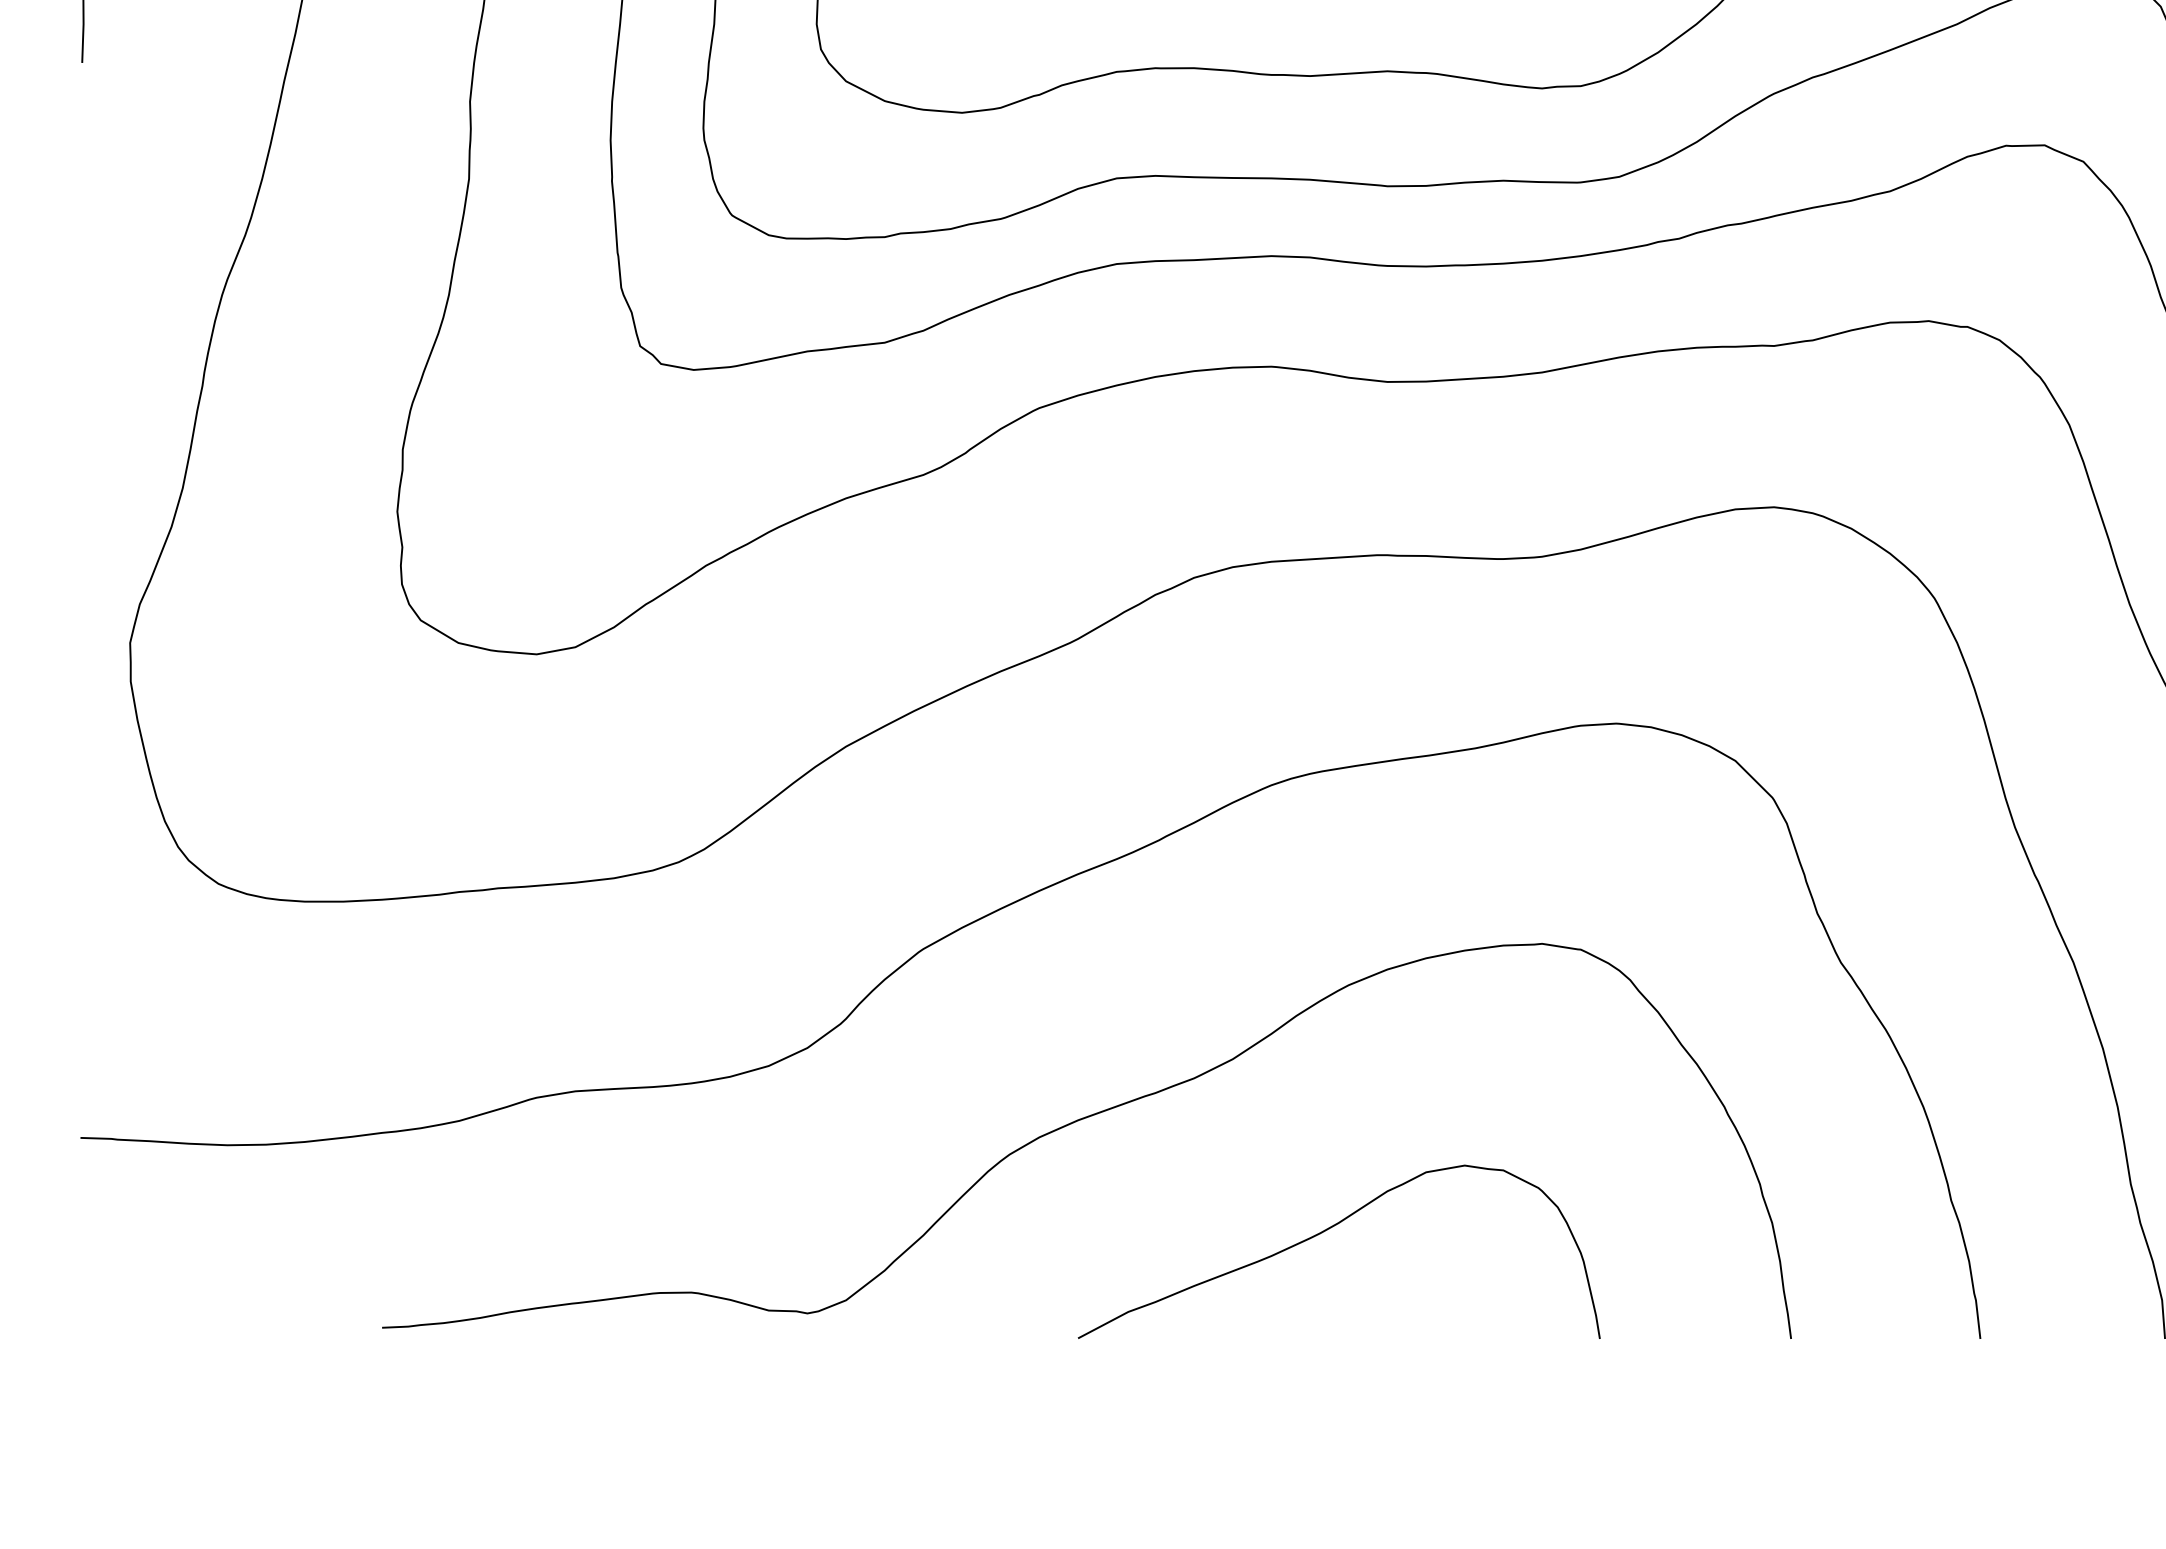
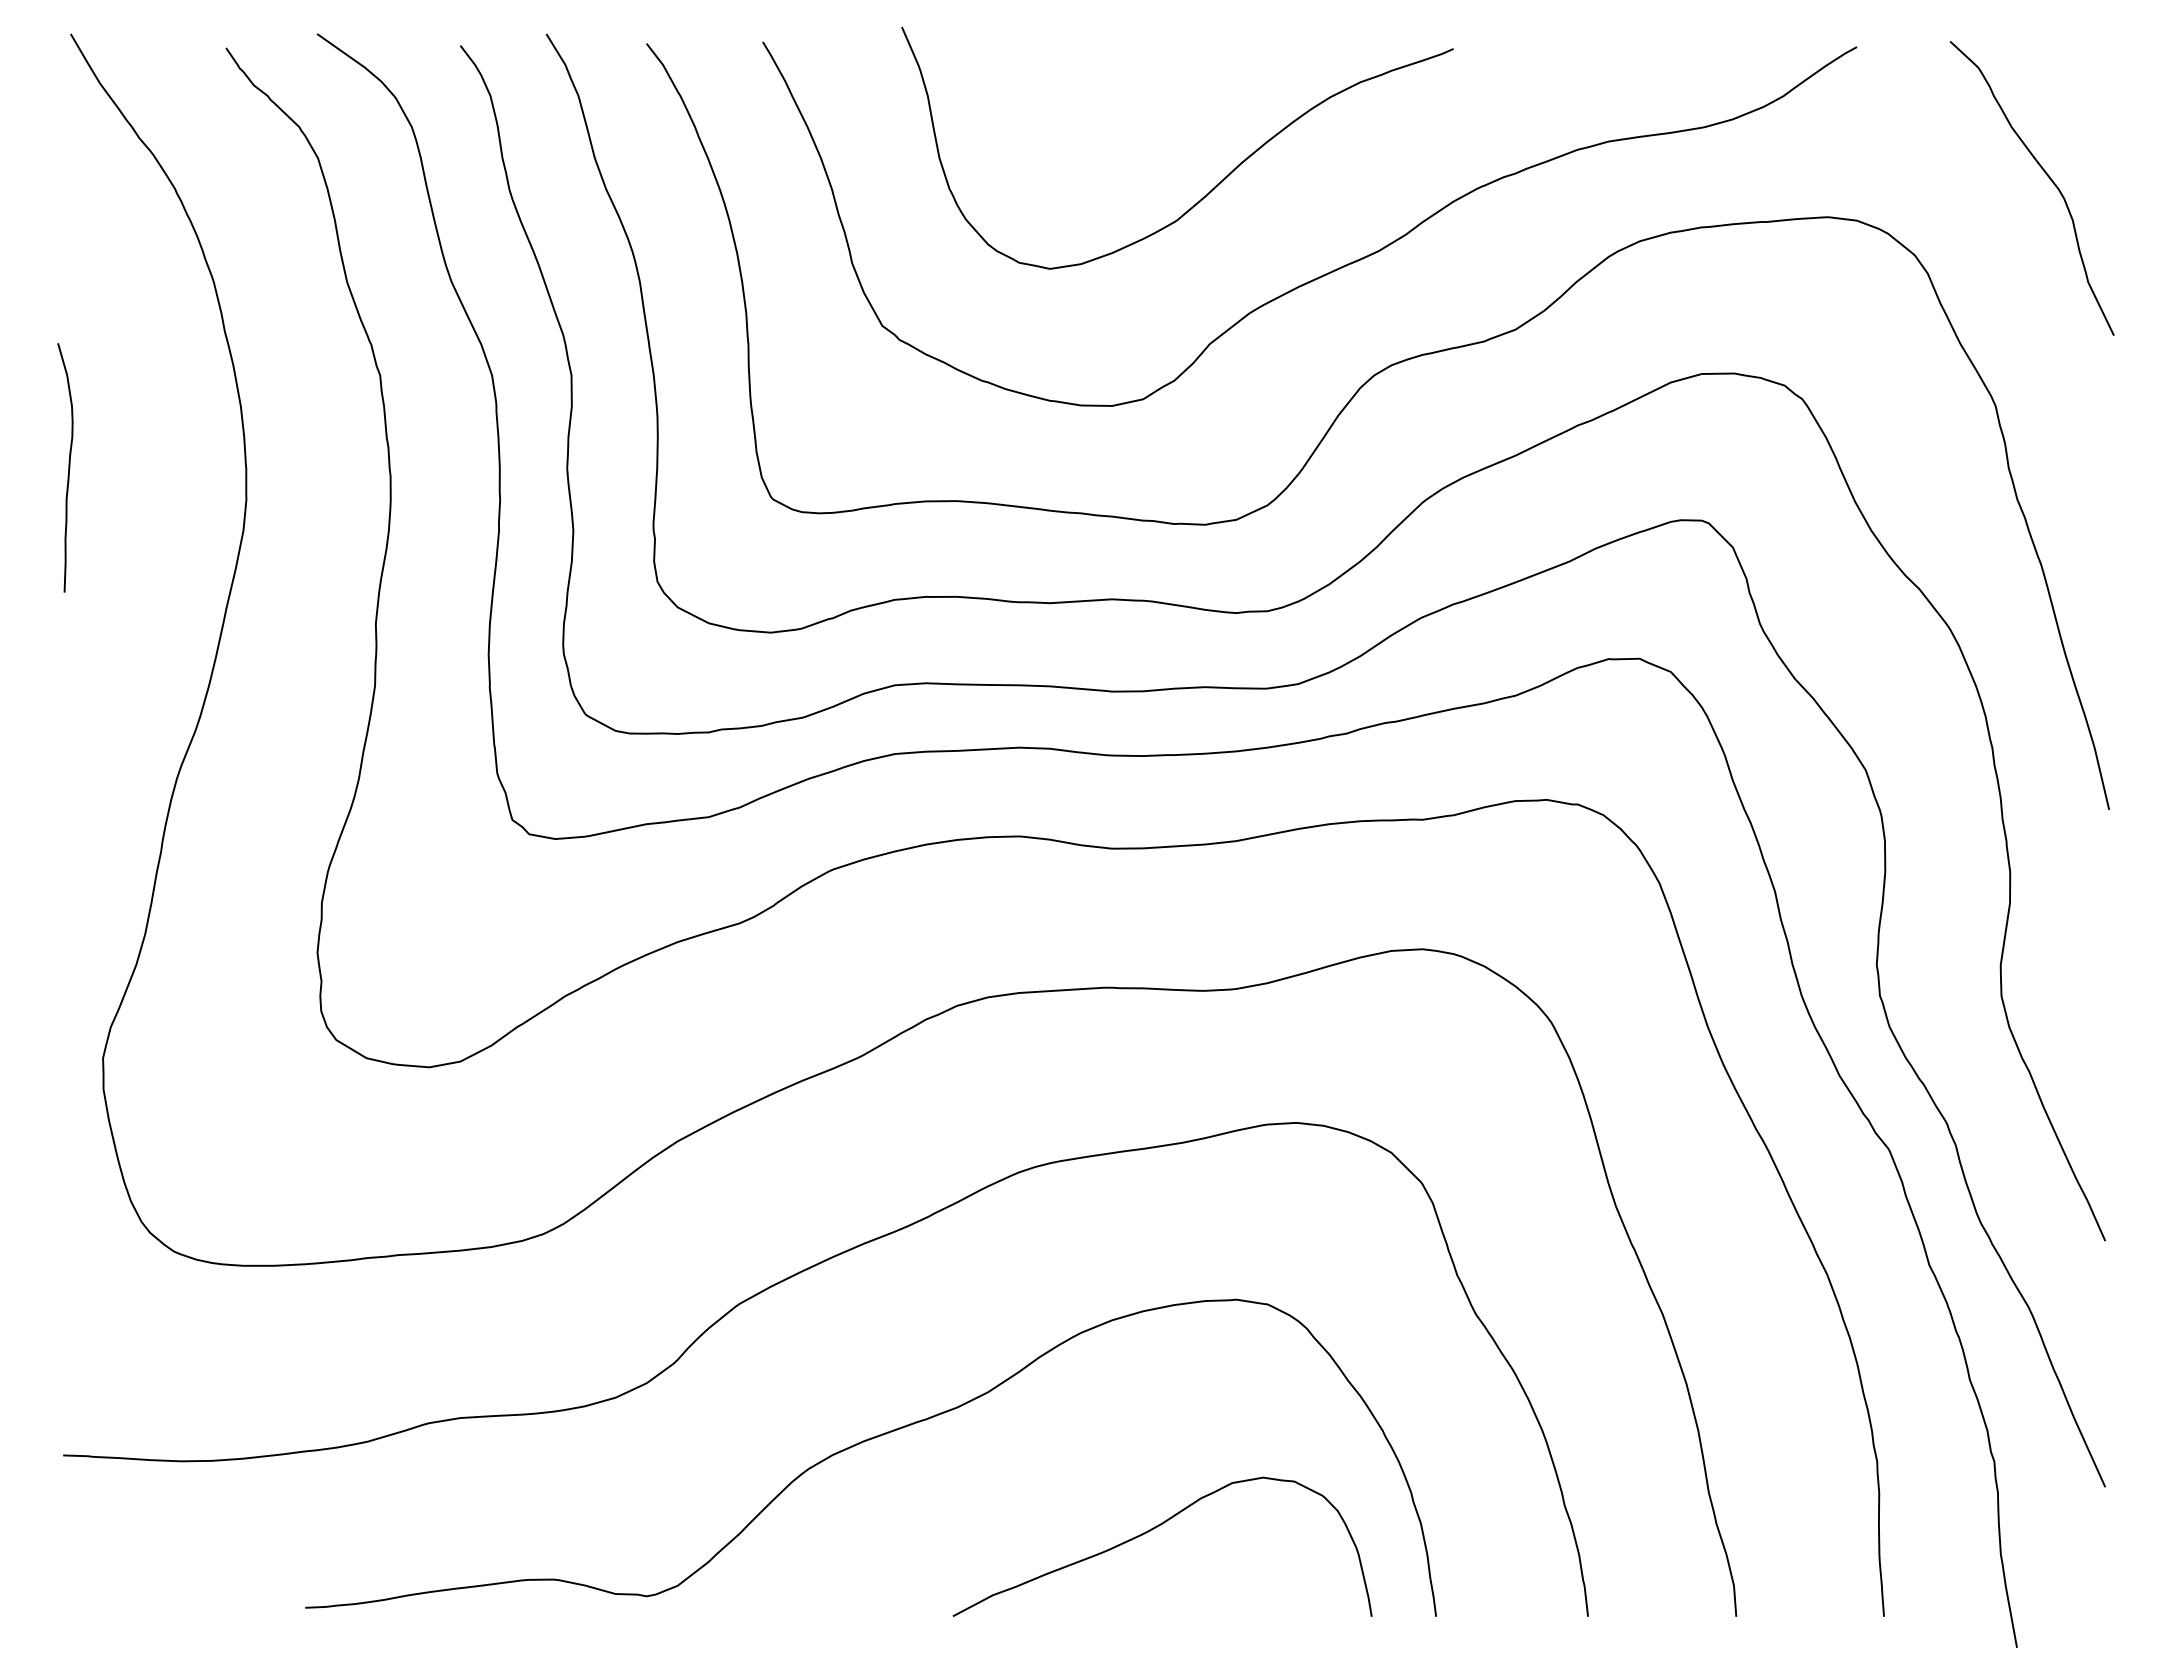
curve: (1326, 1231) -> (1152, 1530), moved

